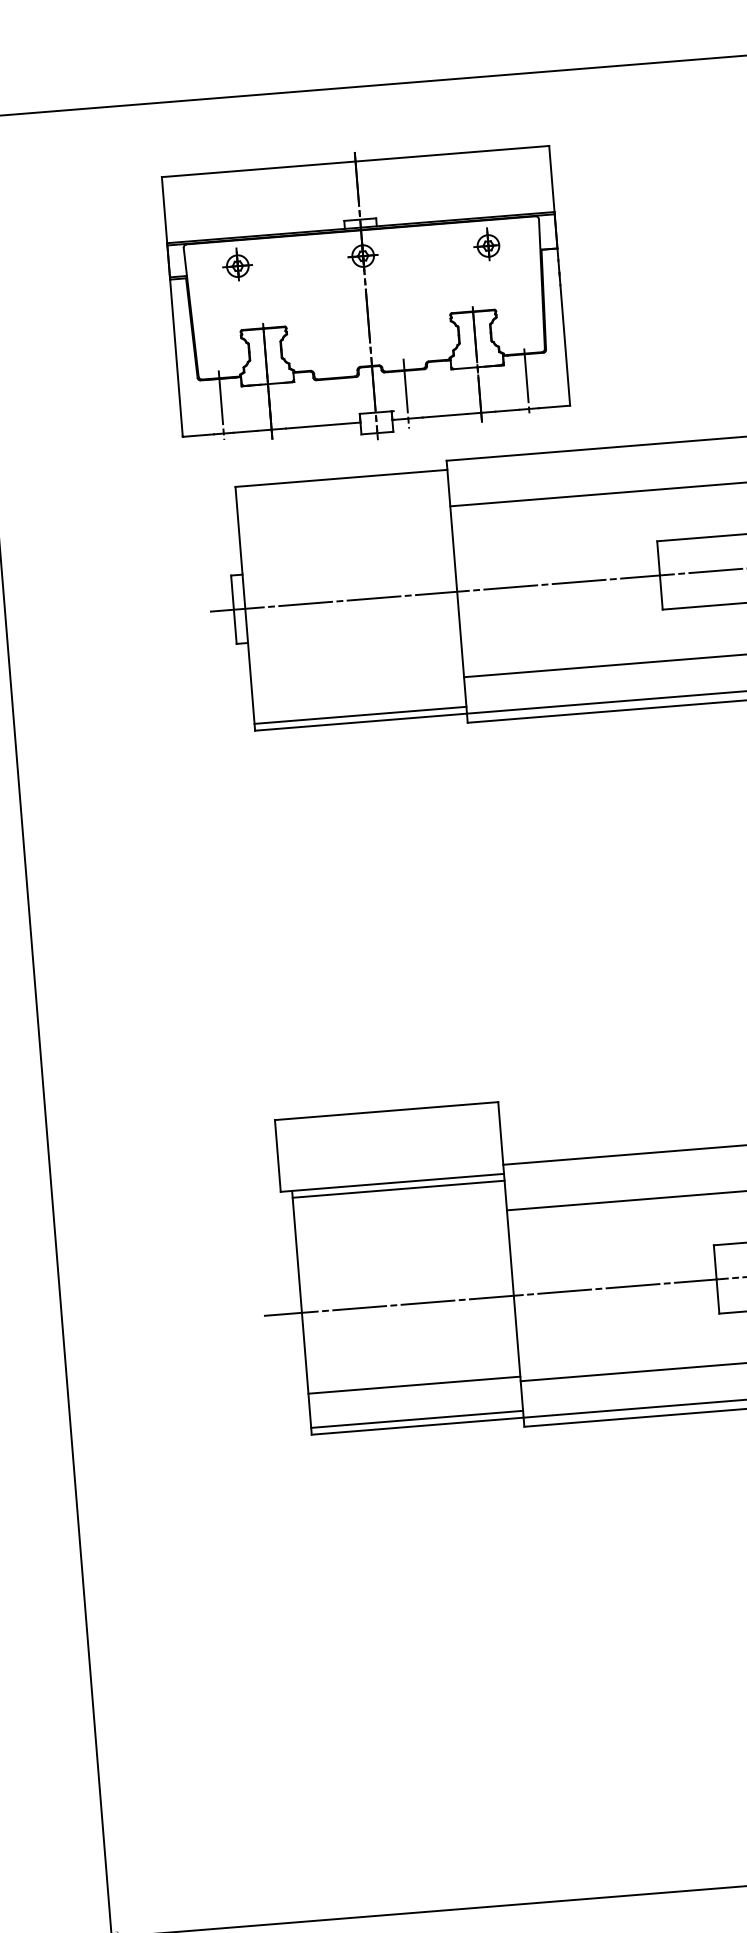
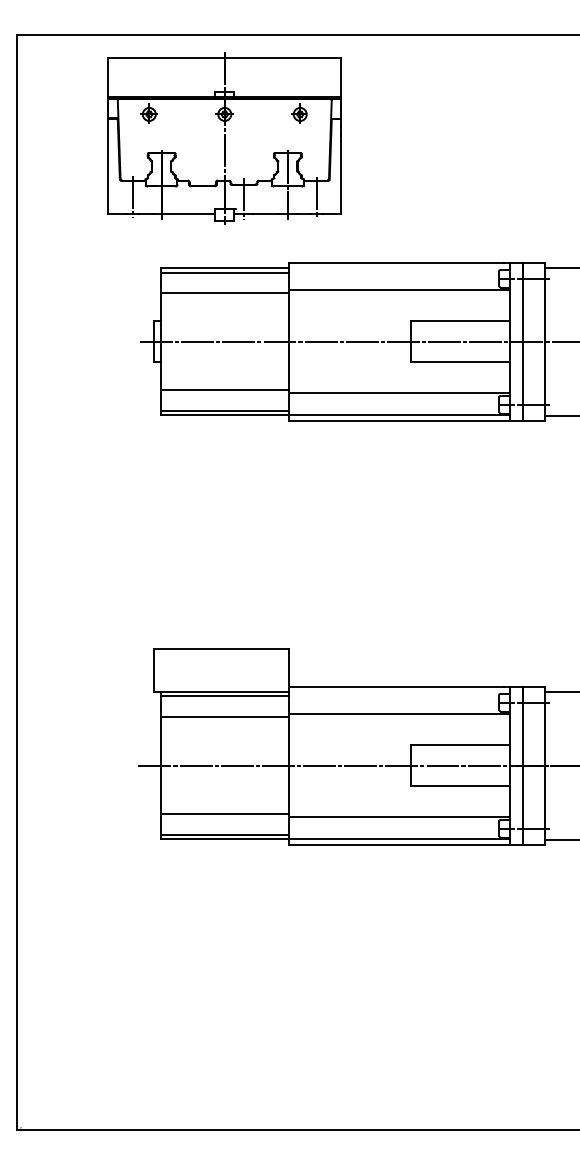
part: (365, 296) -> (224, 138), moved
line: (341, 485) -> (224, 272), added
line: (343, 520) -> (224, 293), added
line: (356, 681) -> (224, 390), added
line: (400, 1222) -> (224, 716), added

